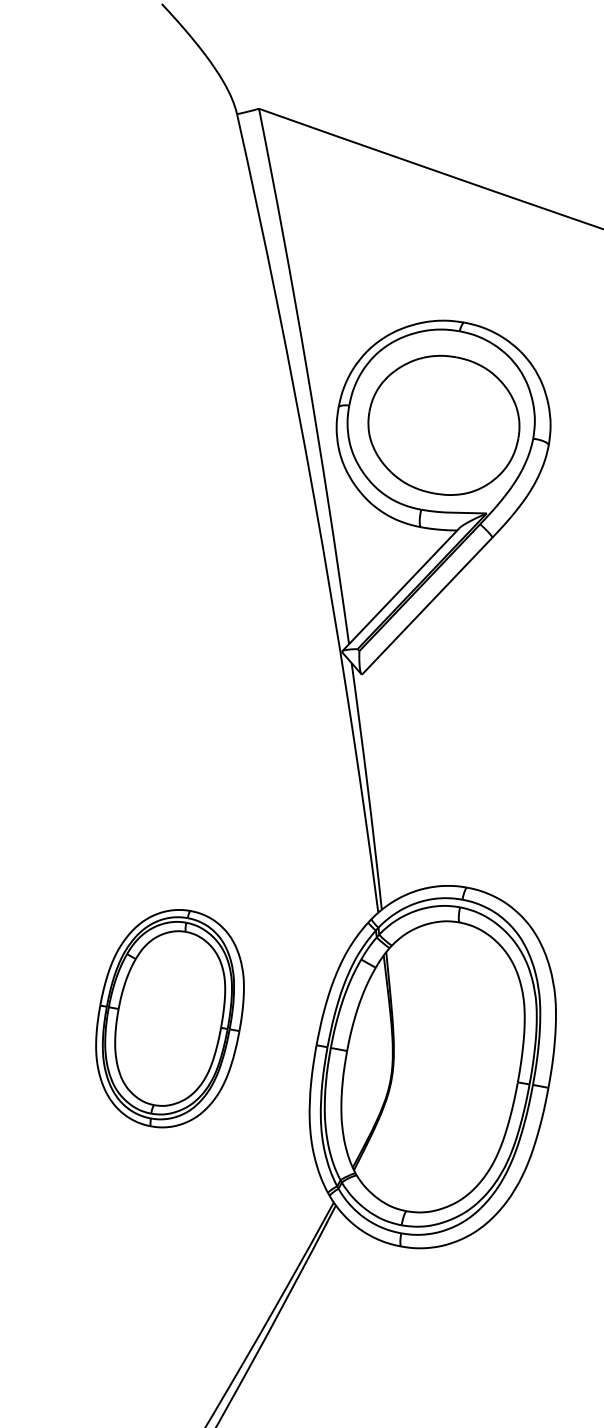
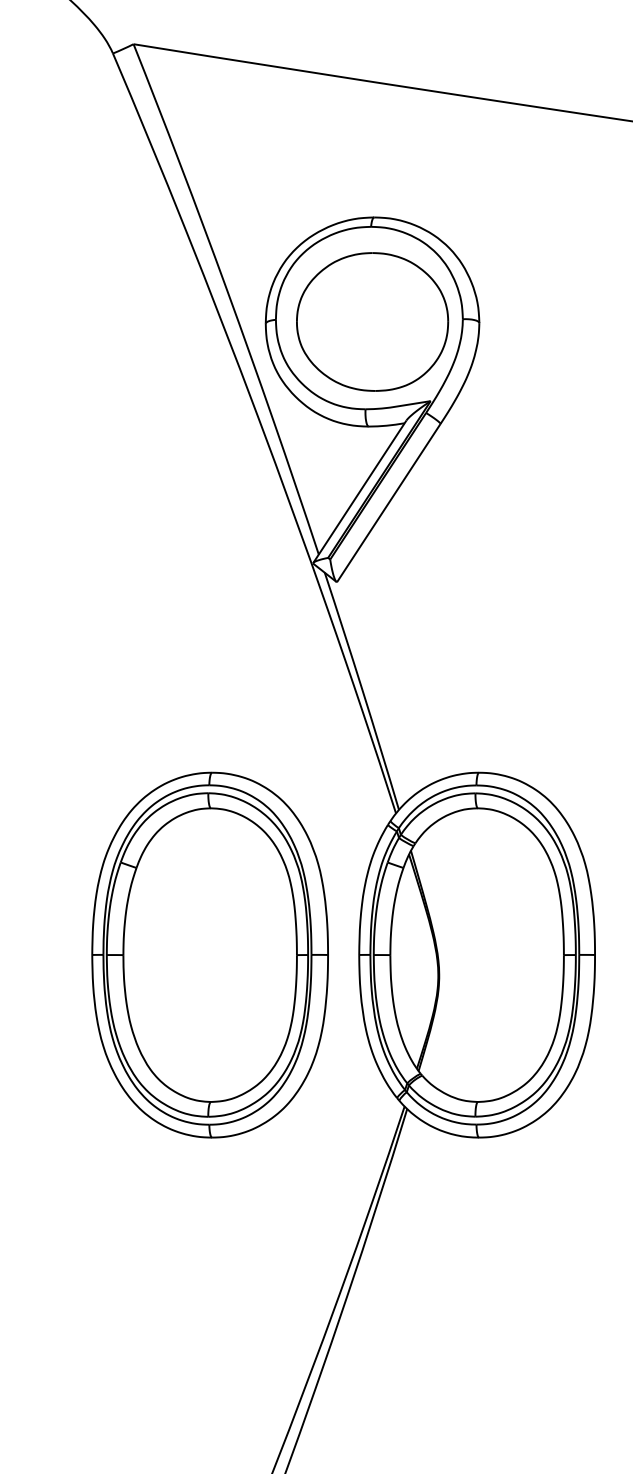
part: (169, 1017) -> (209, 954), size x1.67

